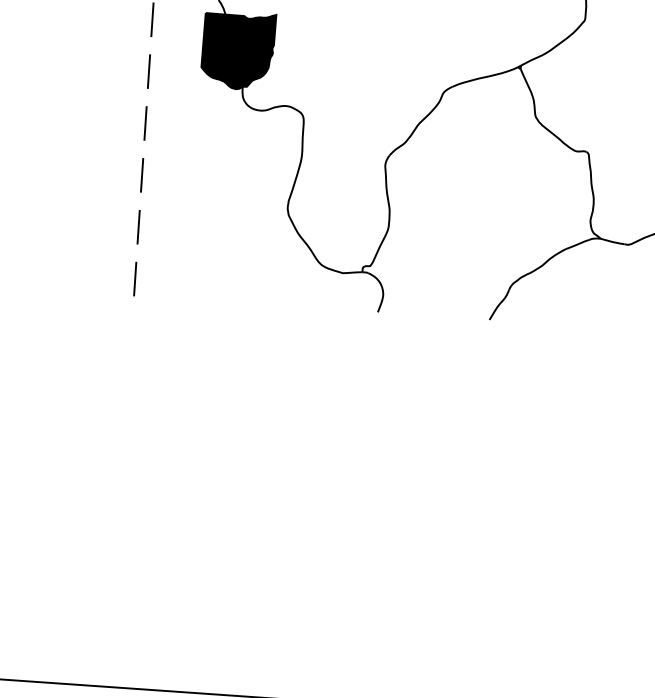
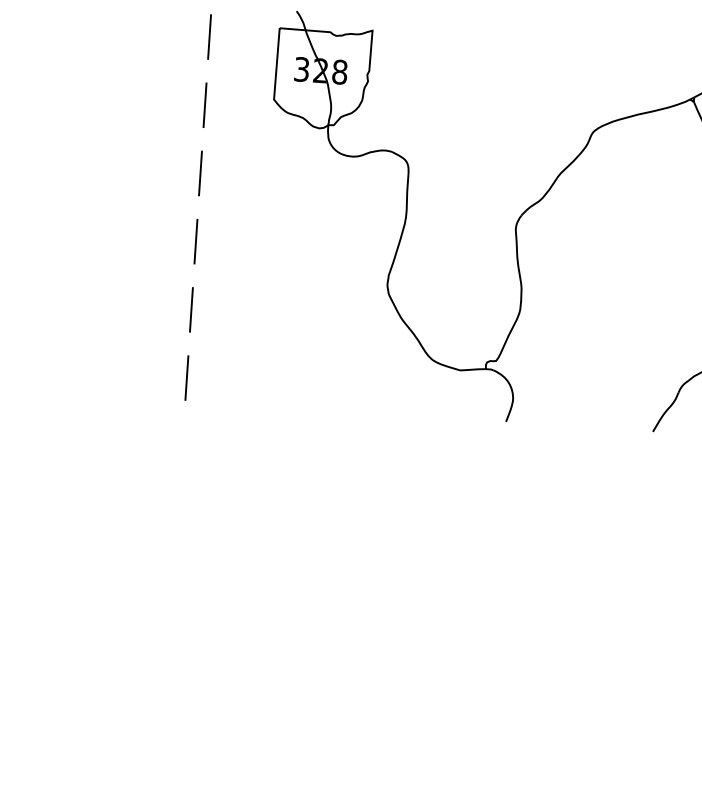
fill: (238, 51) -> (322, 78), removed

